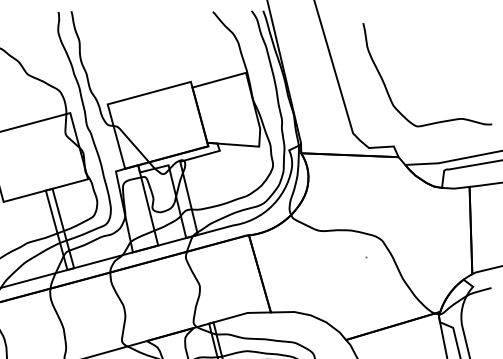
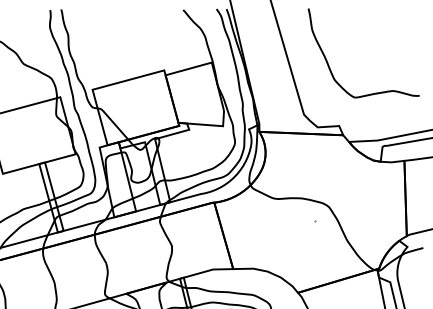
curve: (388, 91) -> (330, 67), moved

